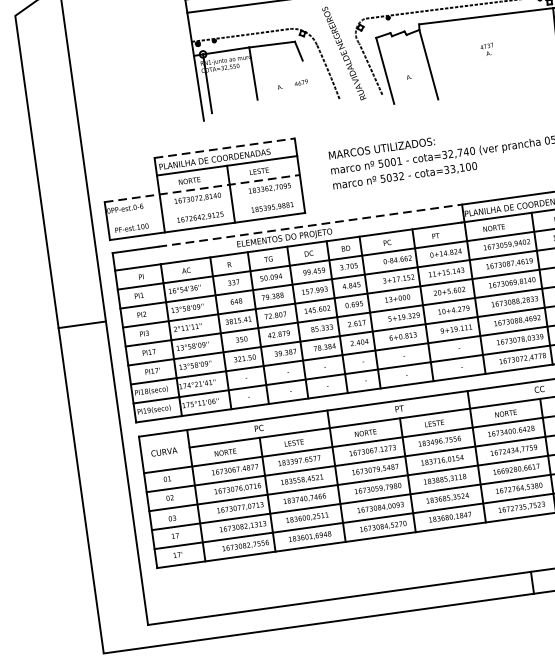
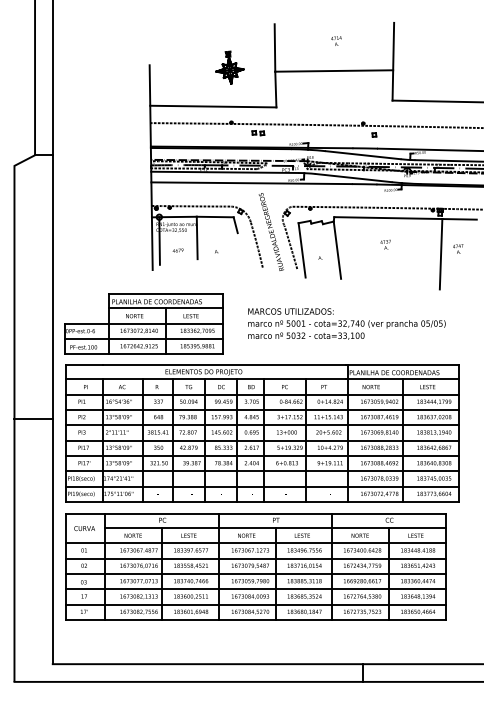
text: (300, 82) -> (177, 250), moved
line: (225, 148) -> (166, 294), dashed -> solid
line: (201, 188) -> (143, 323), dashed -> solid
line: (204, 207) -> (143, 338), added
line: (308, 225) -> (224, 364), dashed -> solid

